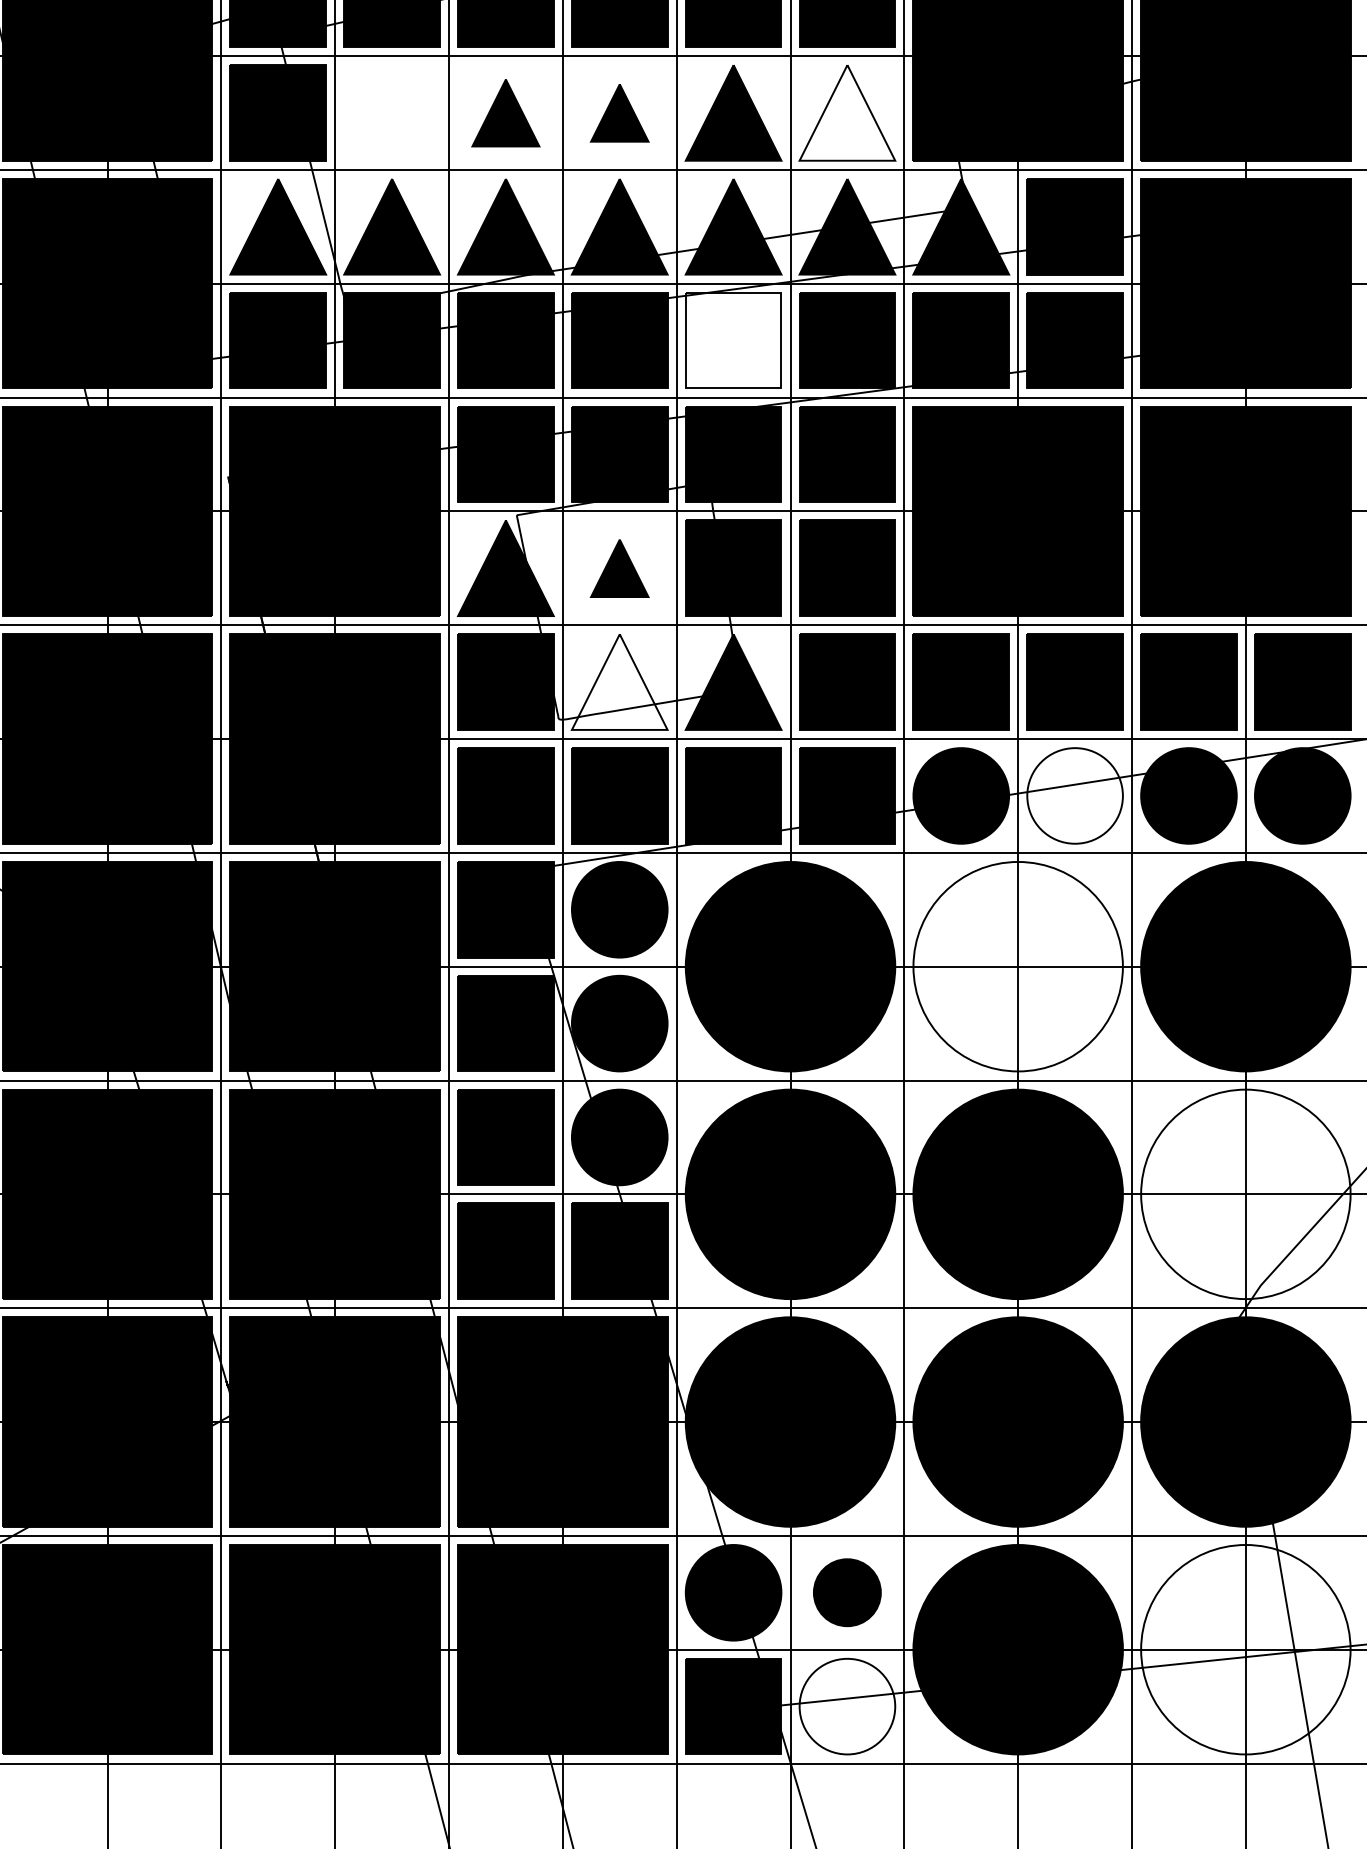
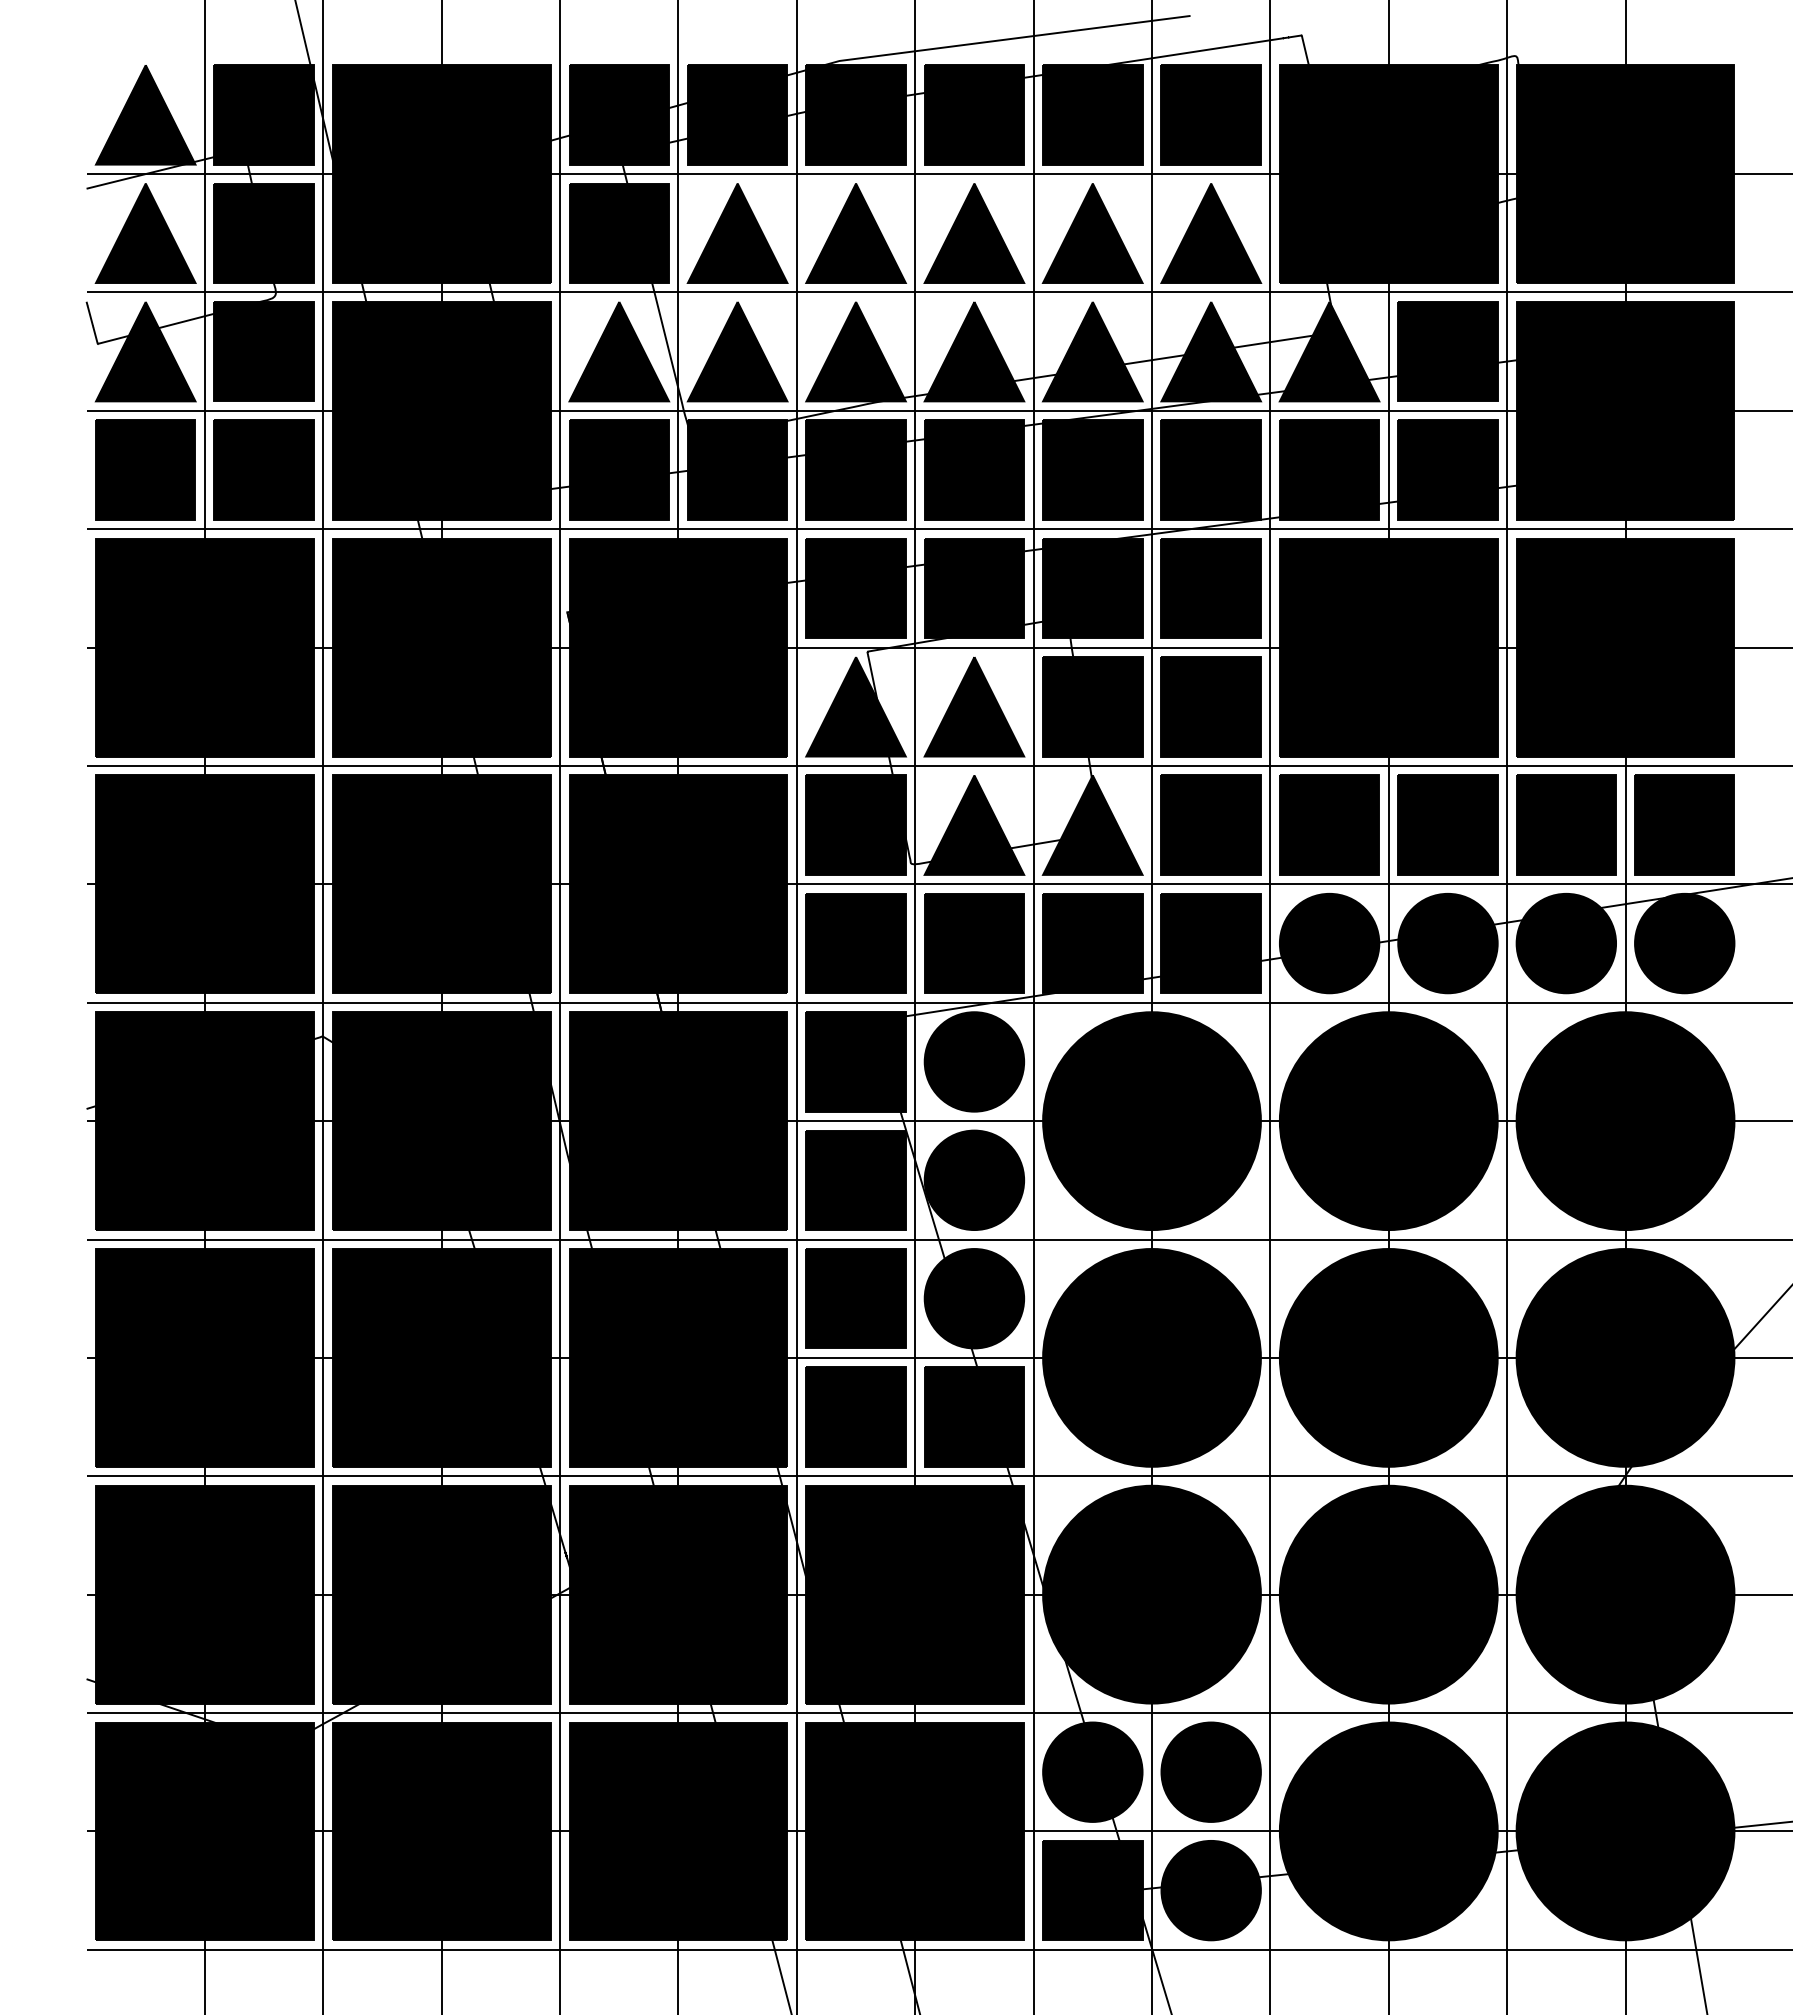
part: (391, 113) -> (737, 233), added
part: (505, 113) -> (855, 233), size x1.43
part: (619, 113) -> (974, 233), size x1.67
fill: (846, 113) -> (1210, 233), added
fill: (733, 340) -> (1092, 469), added
part: (619, 567) -> (974, 706), size x1.67
fill: (619, 681) -> (974, 824), added
fill: (1074, 795) -> (1447, 943), added
fill: (1017, 967) -> (1388, 1121), added
fill: (1245, 1193) -> (1625, 1357), added
part: (846, 1592) -> (1210, 1771), size x1.43
fill: (1245, 1649) -> (1625, 1831), added
fill: (846, 1706) -> (1210, 1890), added

